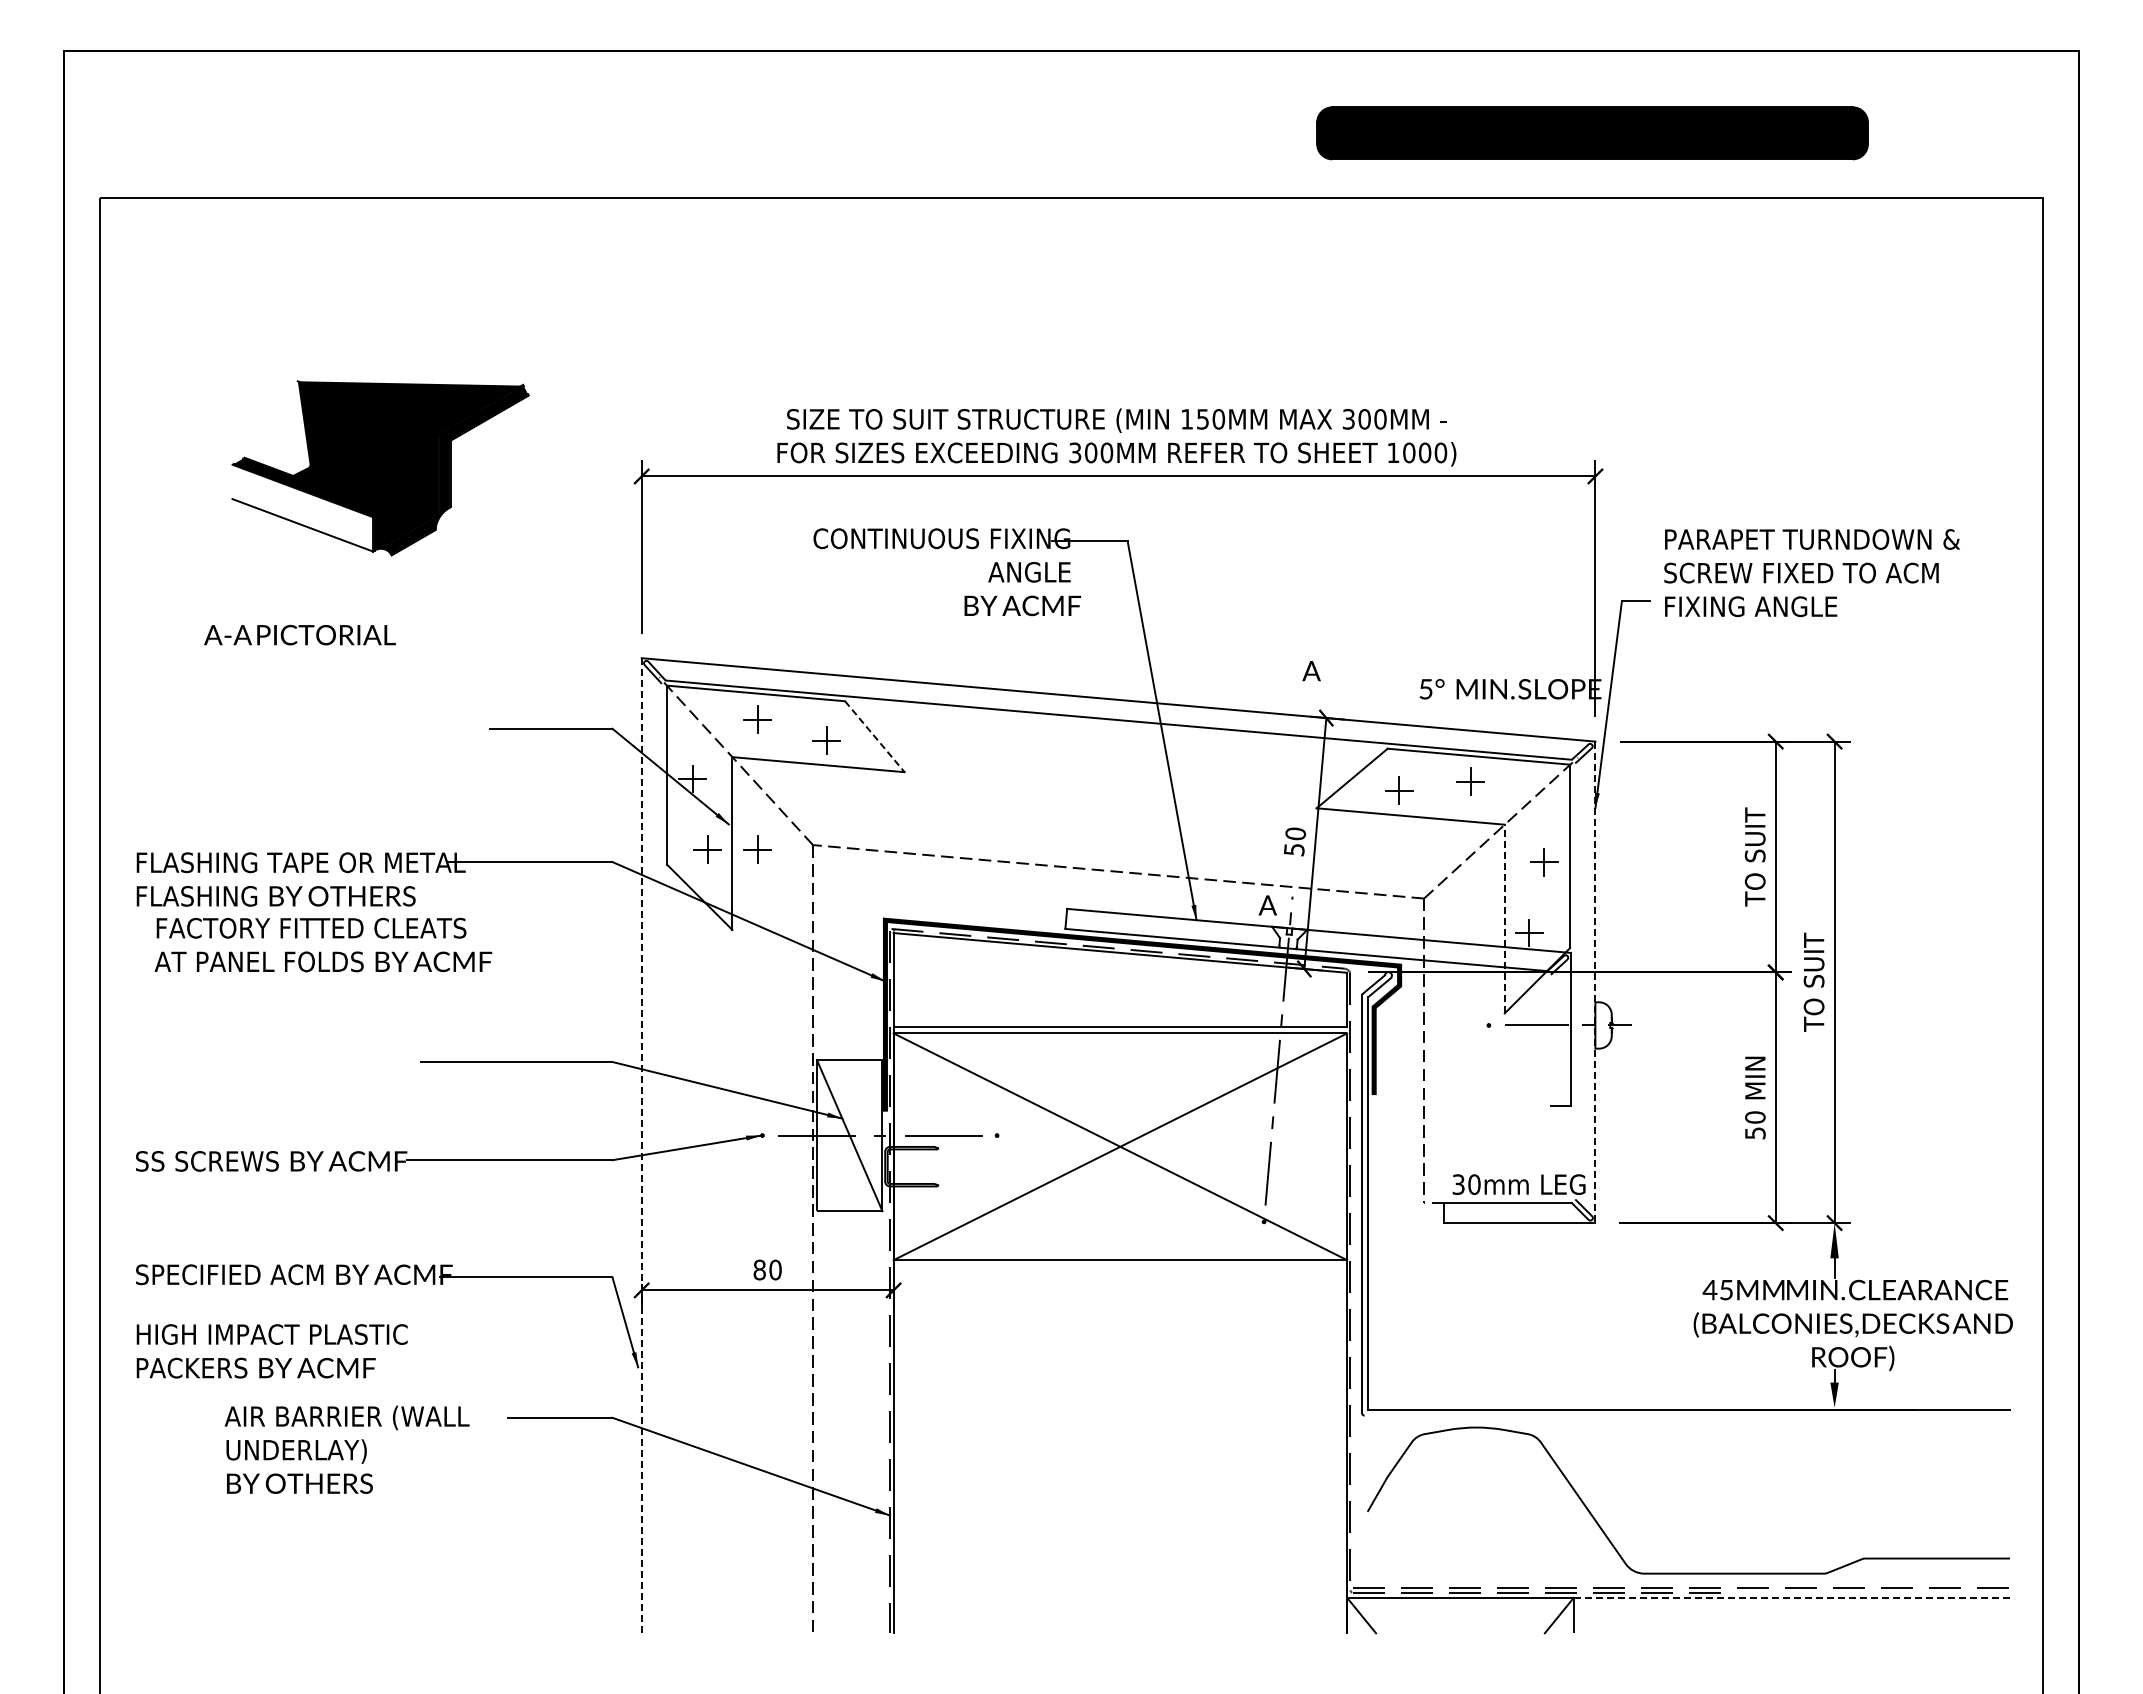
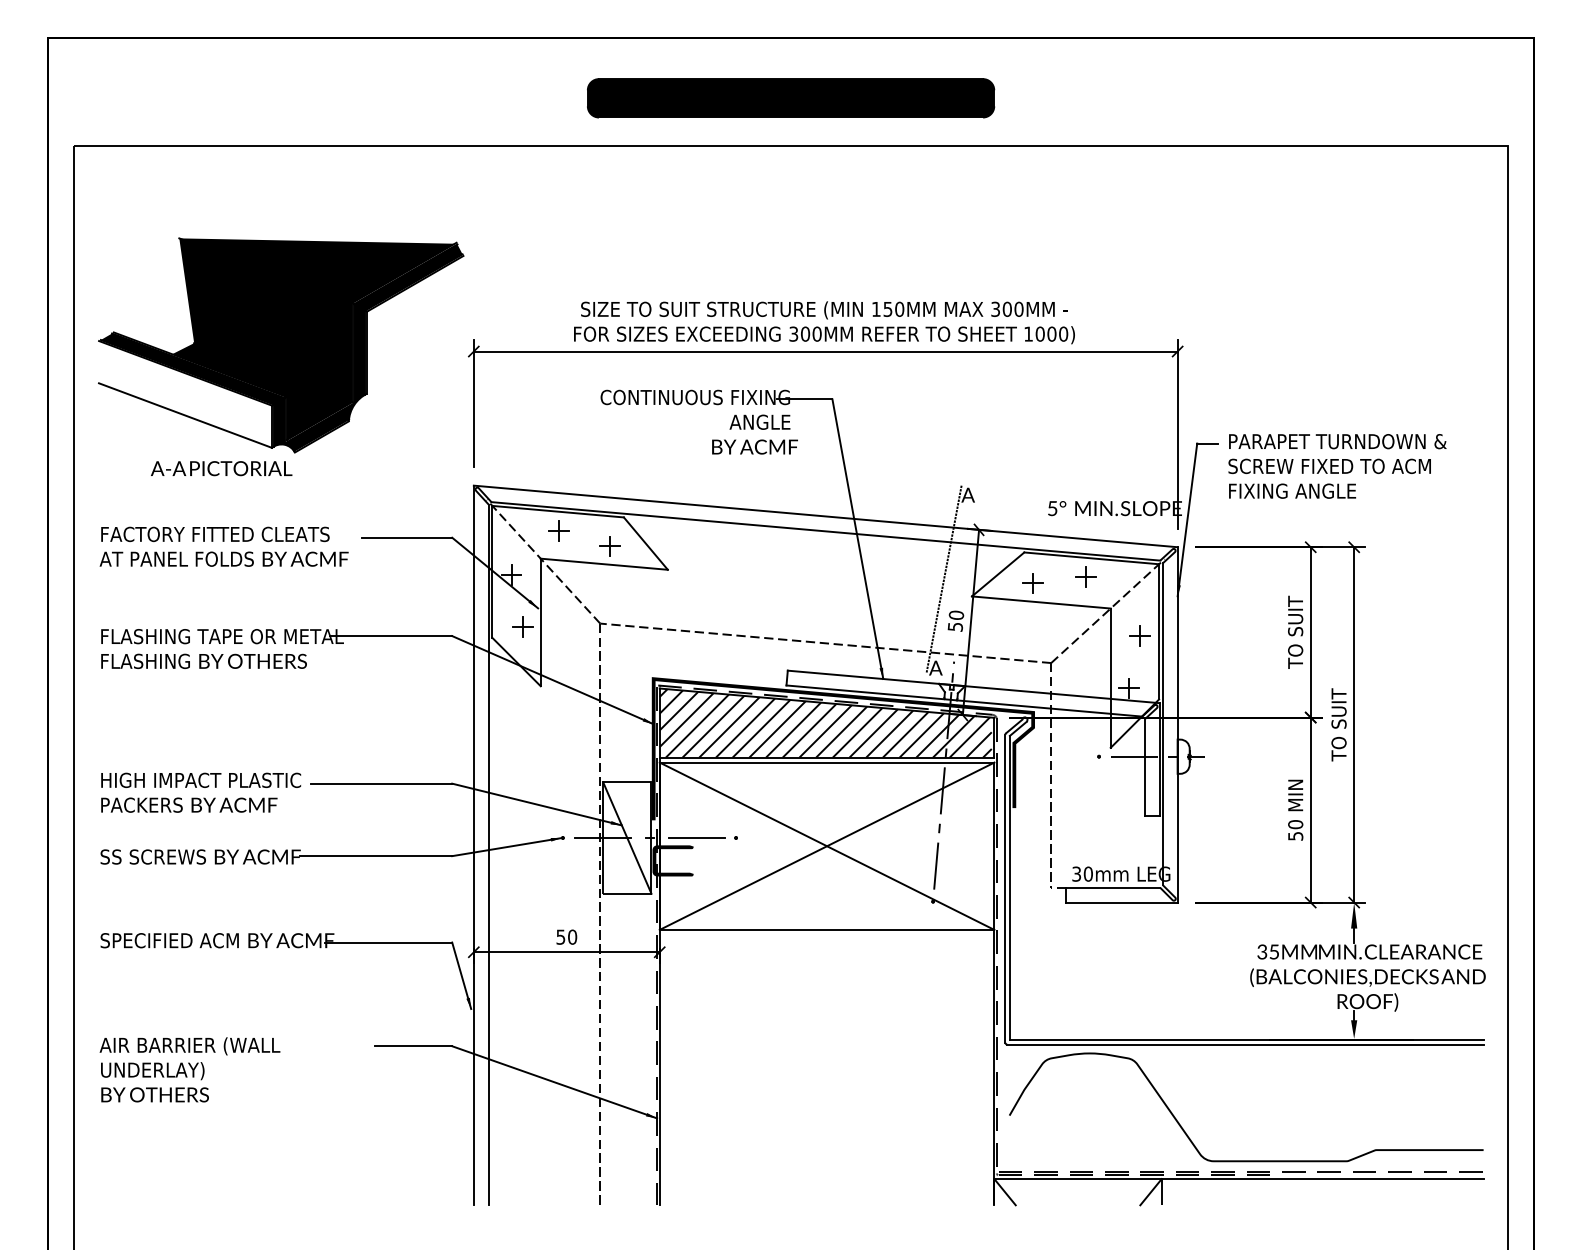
part: (1592, 133) -> (791, 98), moved
part: (380, 468) -> (281, 345), size x1.67
text: (1811, 573) -> (1337, 466), moved
line: (875, 737) -> (646, 544), dashed -> solid
line: (1278, 785) -> (943, 579), added
part: (757, 849) -> (559, 626), removed
line: (1504, 918) -> (1110, 677), dashed -> solid
text: (323, 944) -> (224, 546), moved
hatch: (1118, 980) -> (825, 723), added
line: (1575, 981) -> (1162, 724), added
line: (1595, 982) -> (1177, 724), dashed -> solid
line: (1550, 1039) -> (1144, 767), added
line: (641, 1145) -> (473, 845), dashed -> solid
line: (661, 1158) -> (488, 854), added
text: (759, 1269) -> (560, 936), 80 -> 50
text: (1709, 1289) -> (1261, 951), 45MM -> 35MM
text: (271, 1351) -> (200, 792), moved
line: (1686, 1415) -> (1244, 1044), added
text: (346, 1449) -> (189, 1069), moved
line: (1792, 1597) -> (1323, 1178), dashed -> solid

